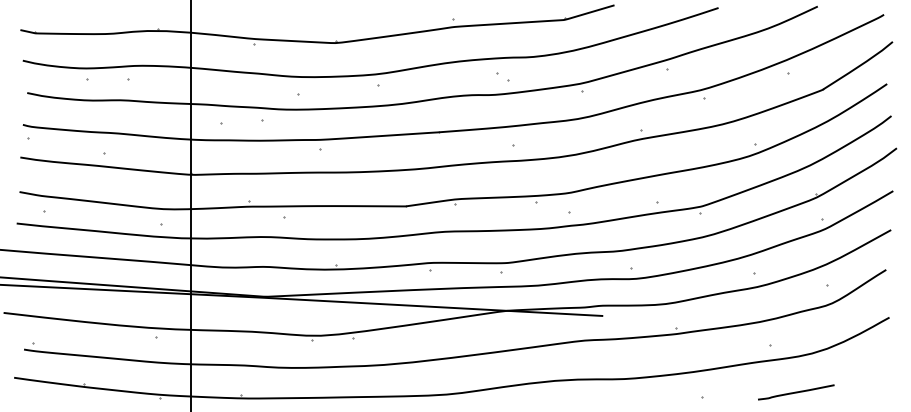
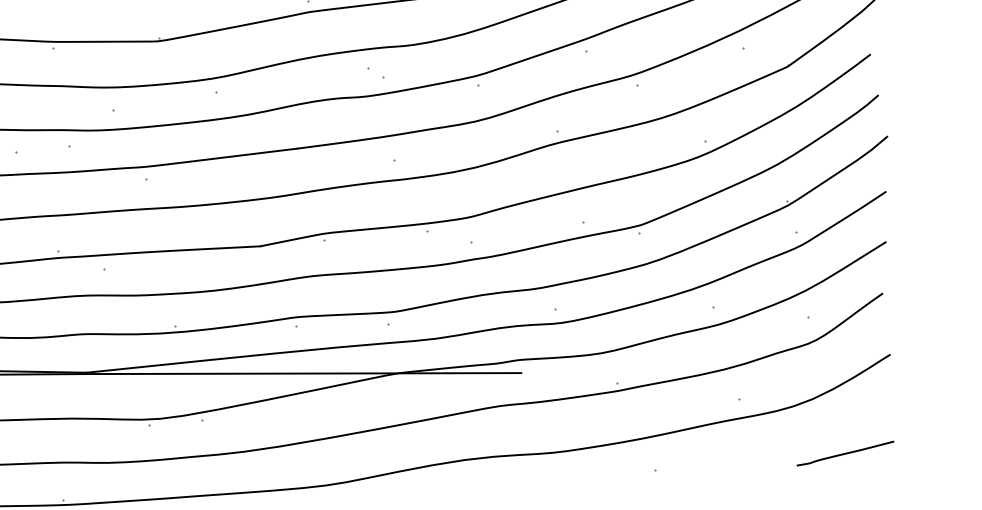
line: (796, 392) -> (845, 453), moved

